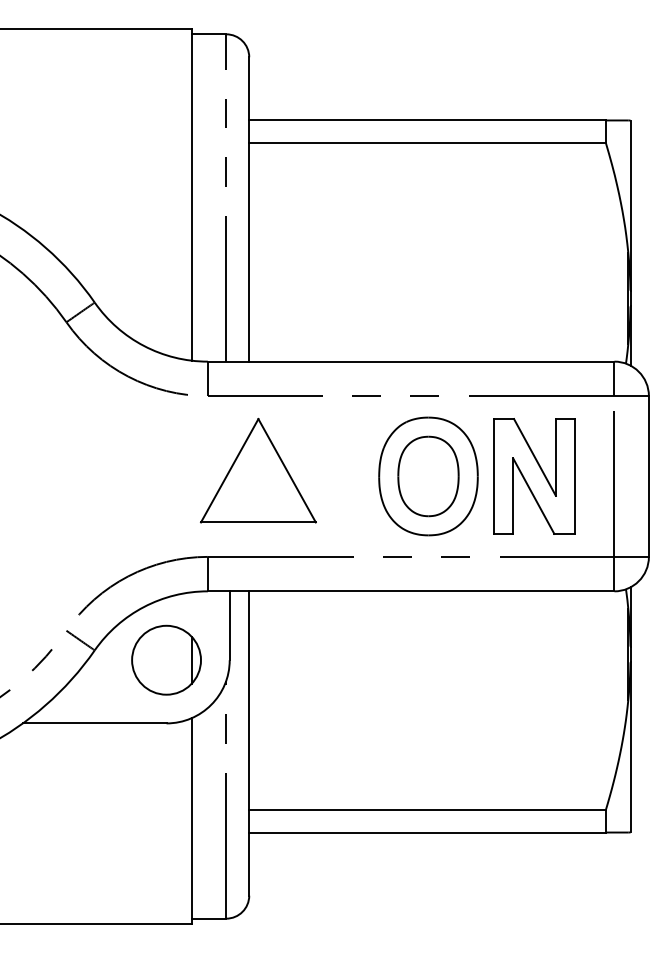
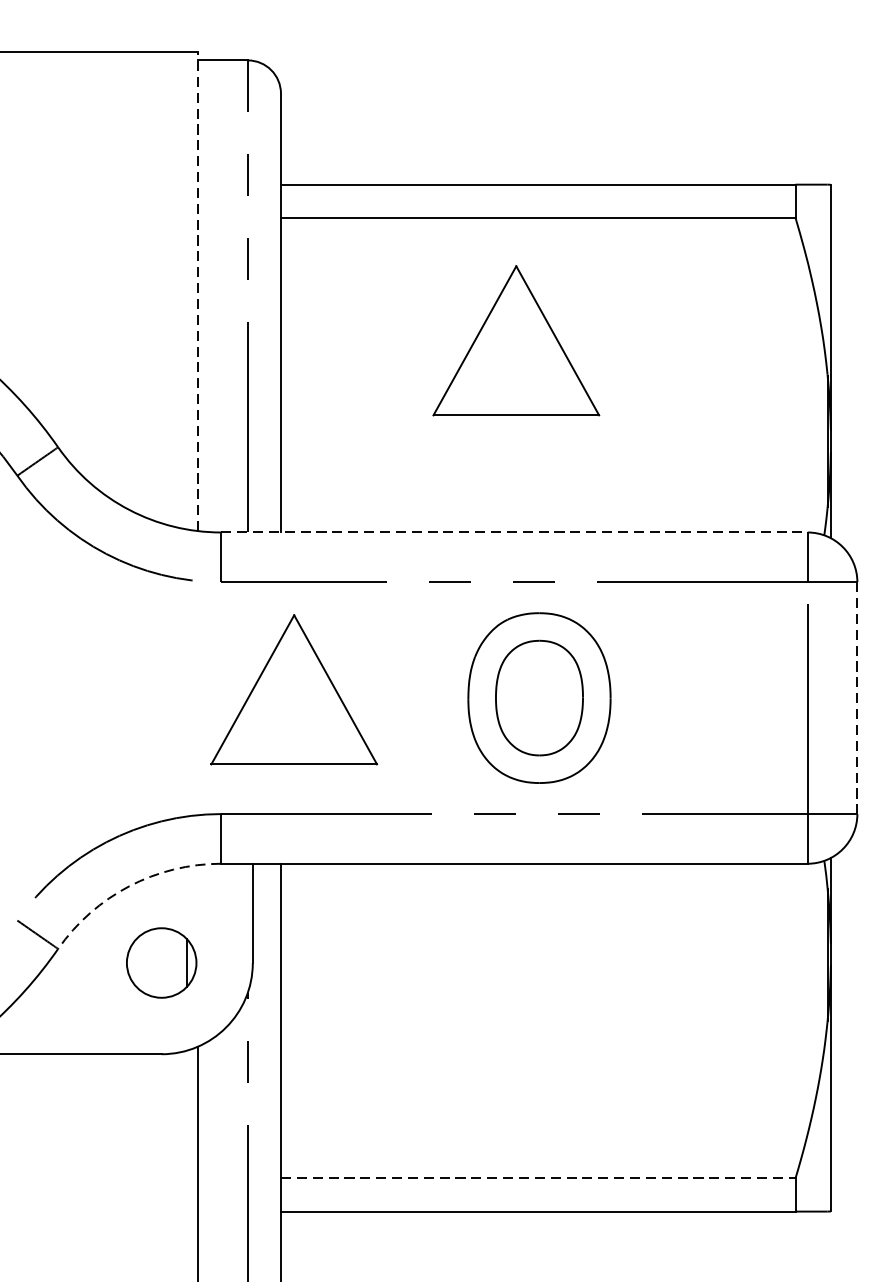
line: (191, 194) -> (197, 291), solid -> dashed
part: (412, 228) -> (516, 340), added
line: (411, 361) -> (514, 532), solid -> dashed
part: (534, 476) -> (692, 698), removed
line: (648, 476) -> (856, 698), solid -> dashed
arc: (144, 607) -> (129, 887), solid -> dashed
part: (166, 659) -> (161, 962), size x0.7
line: (428, 809) -> (539, 1178), solid -> dashed

